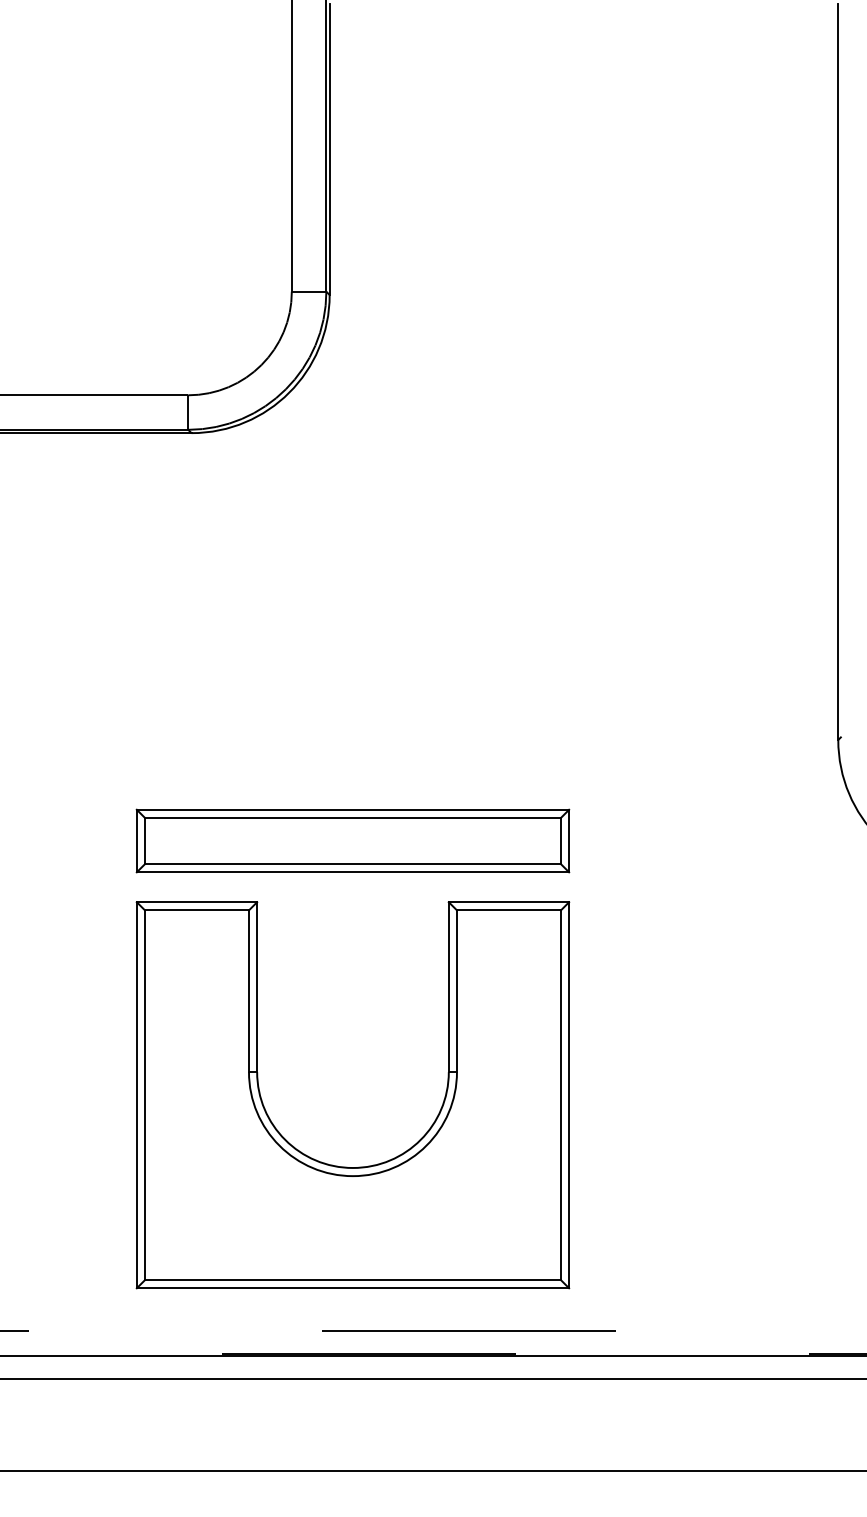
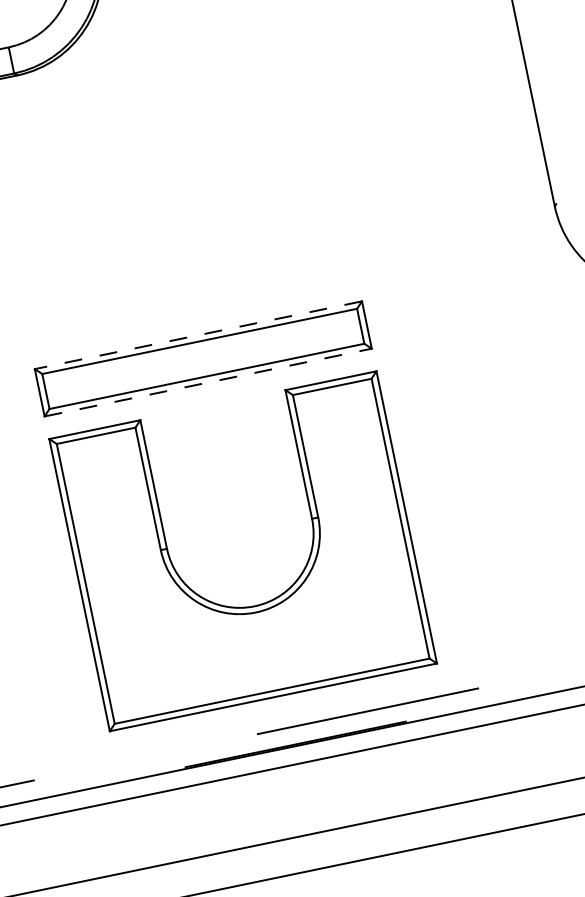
line: (352, 809) -> (198, 335), solid -> dashed
line: (353, 872) -> (208, 382), solid -> dashed

